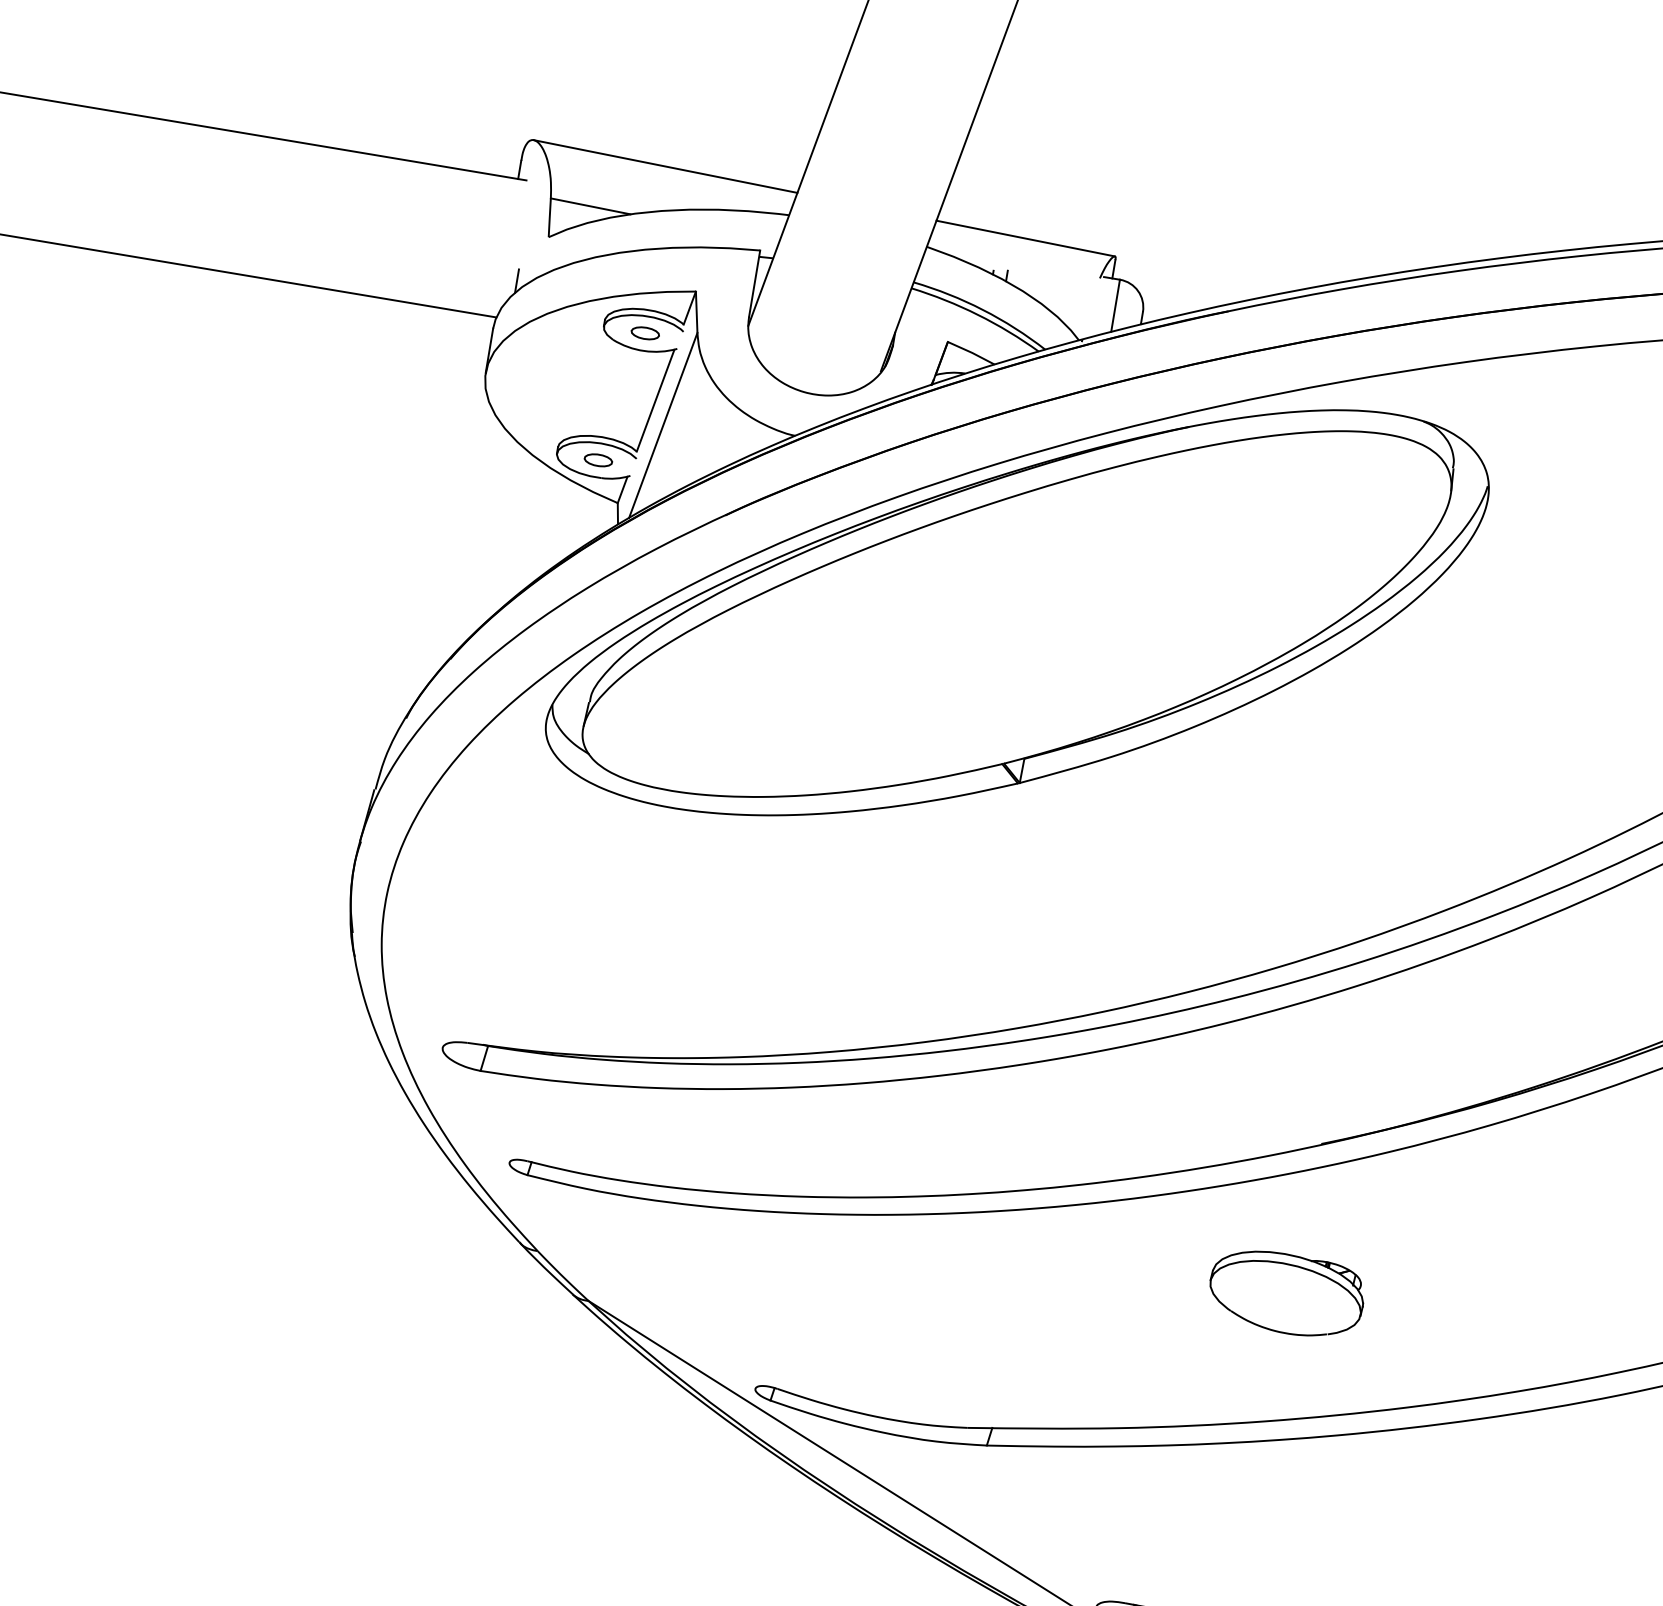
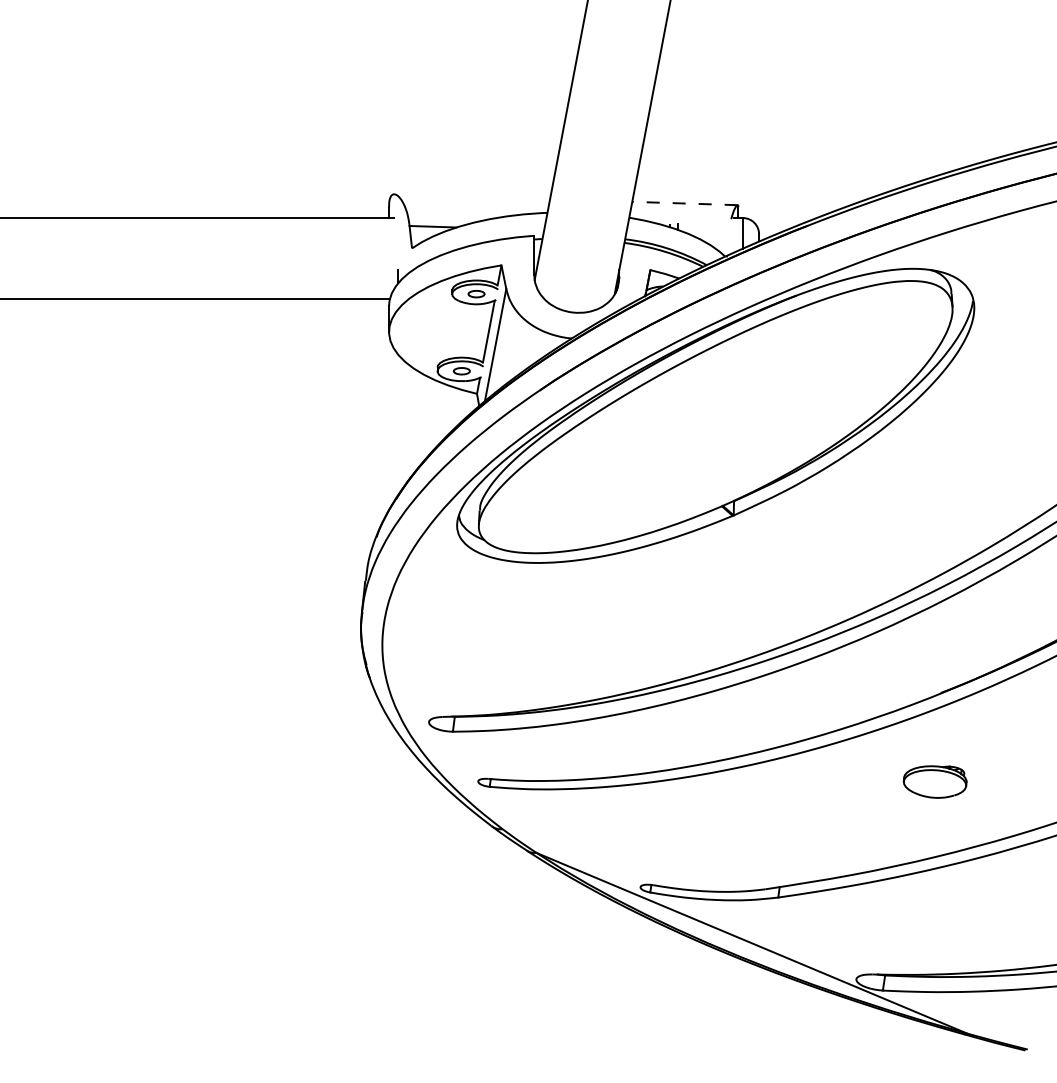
line: (666, 166) -> (472, 196), removed
line: (1024, 238) -> (684, 203), solid -> dashed
part: (1285, 1292) -> (934, 781), size x0.7

